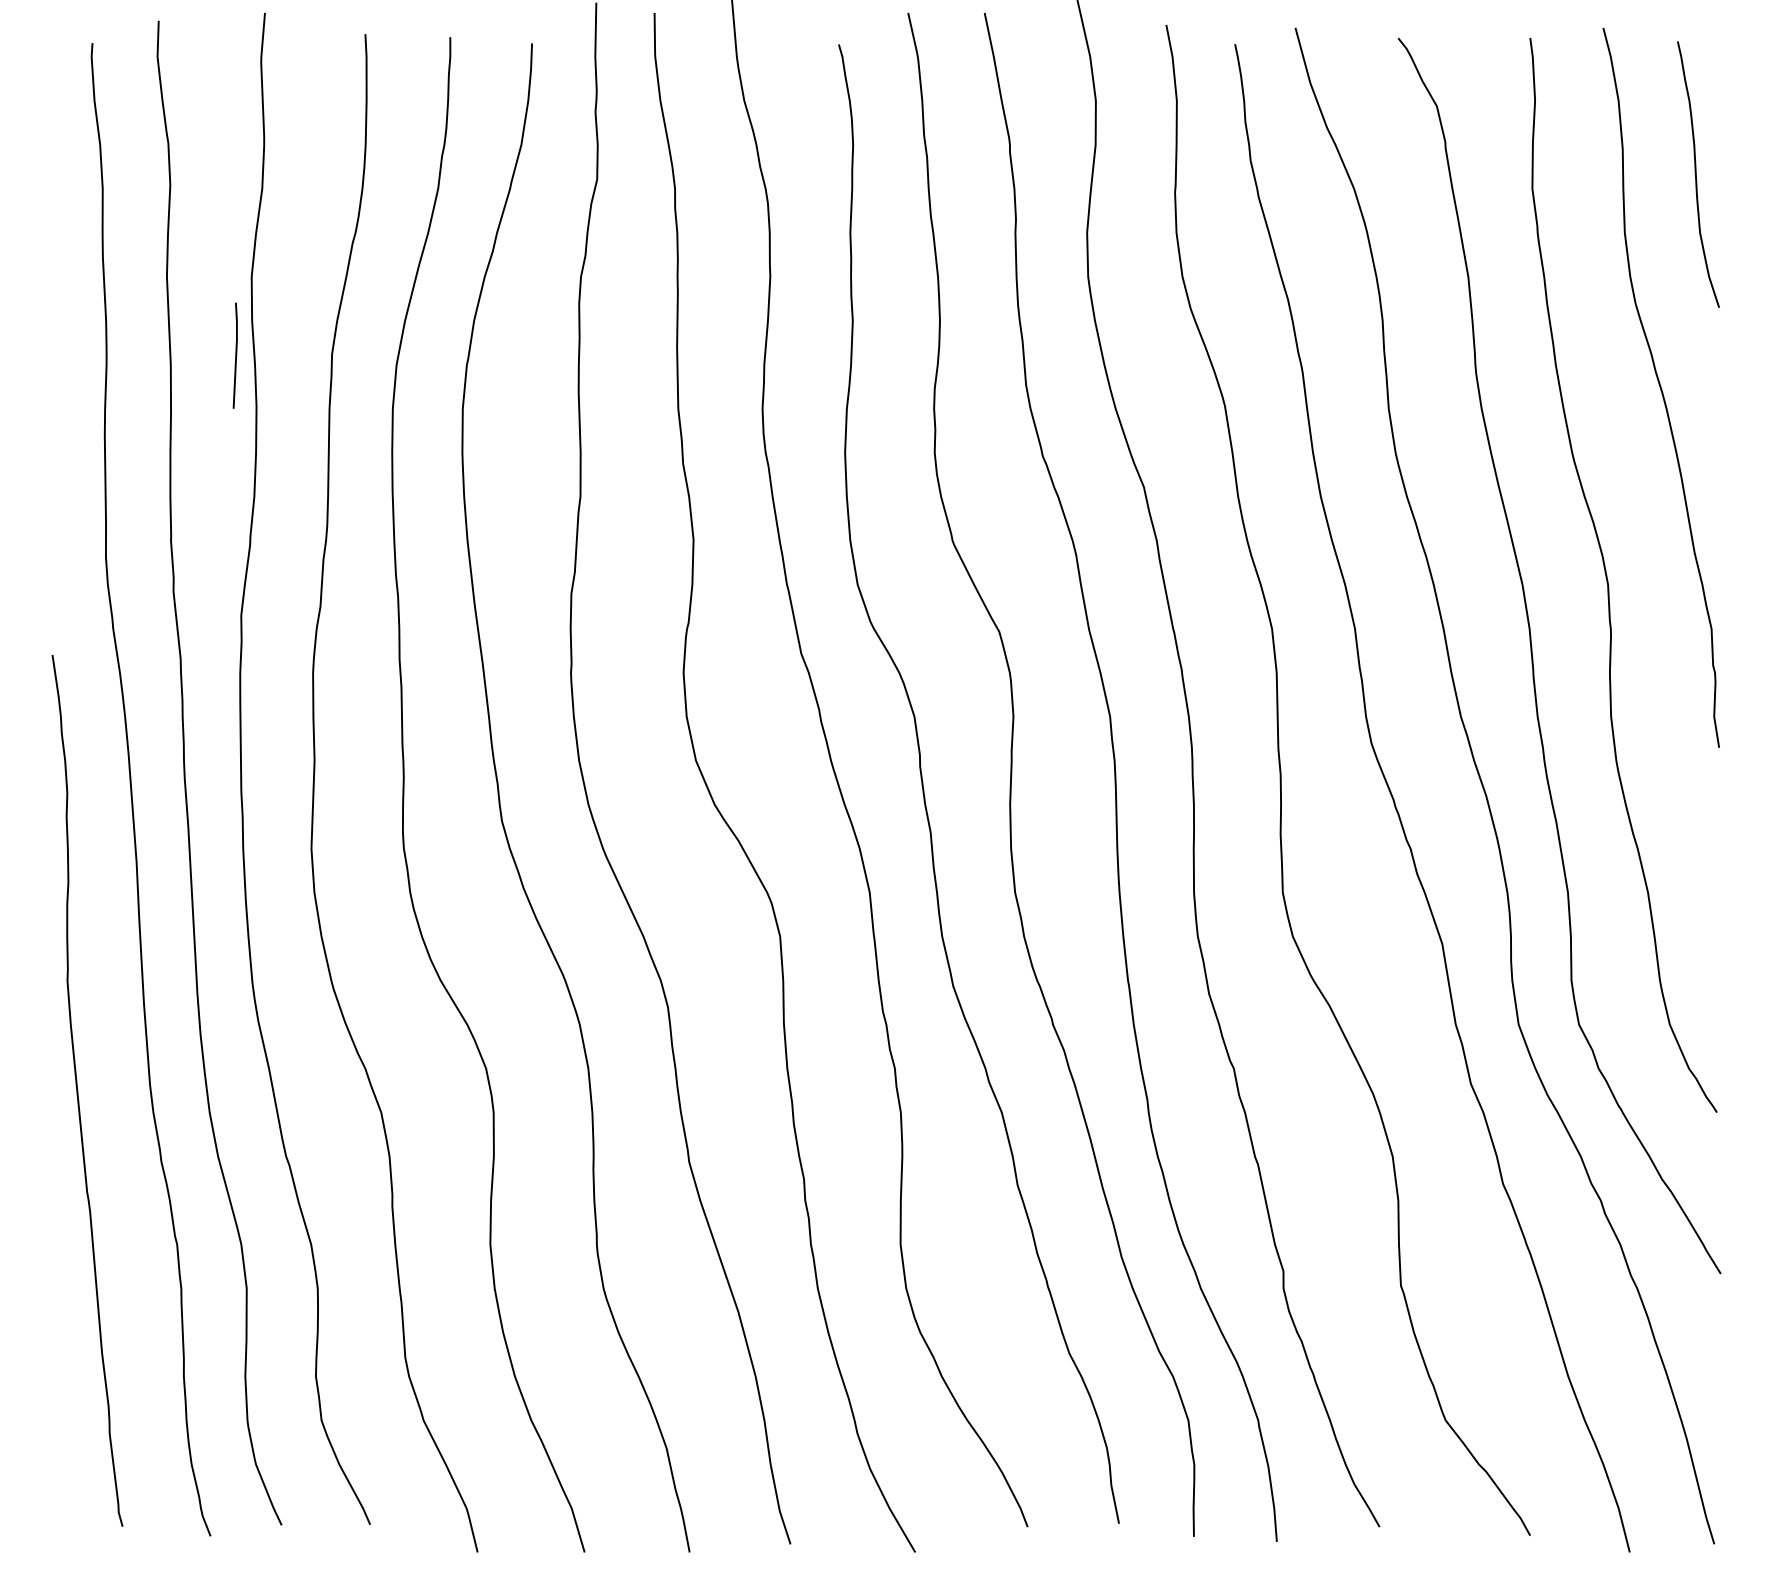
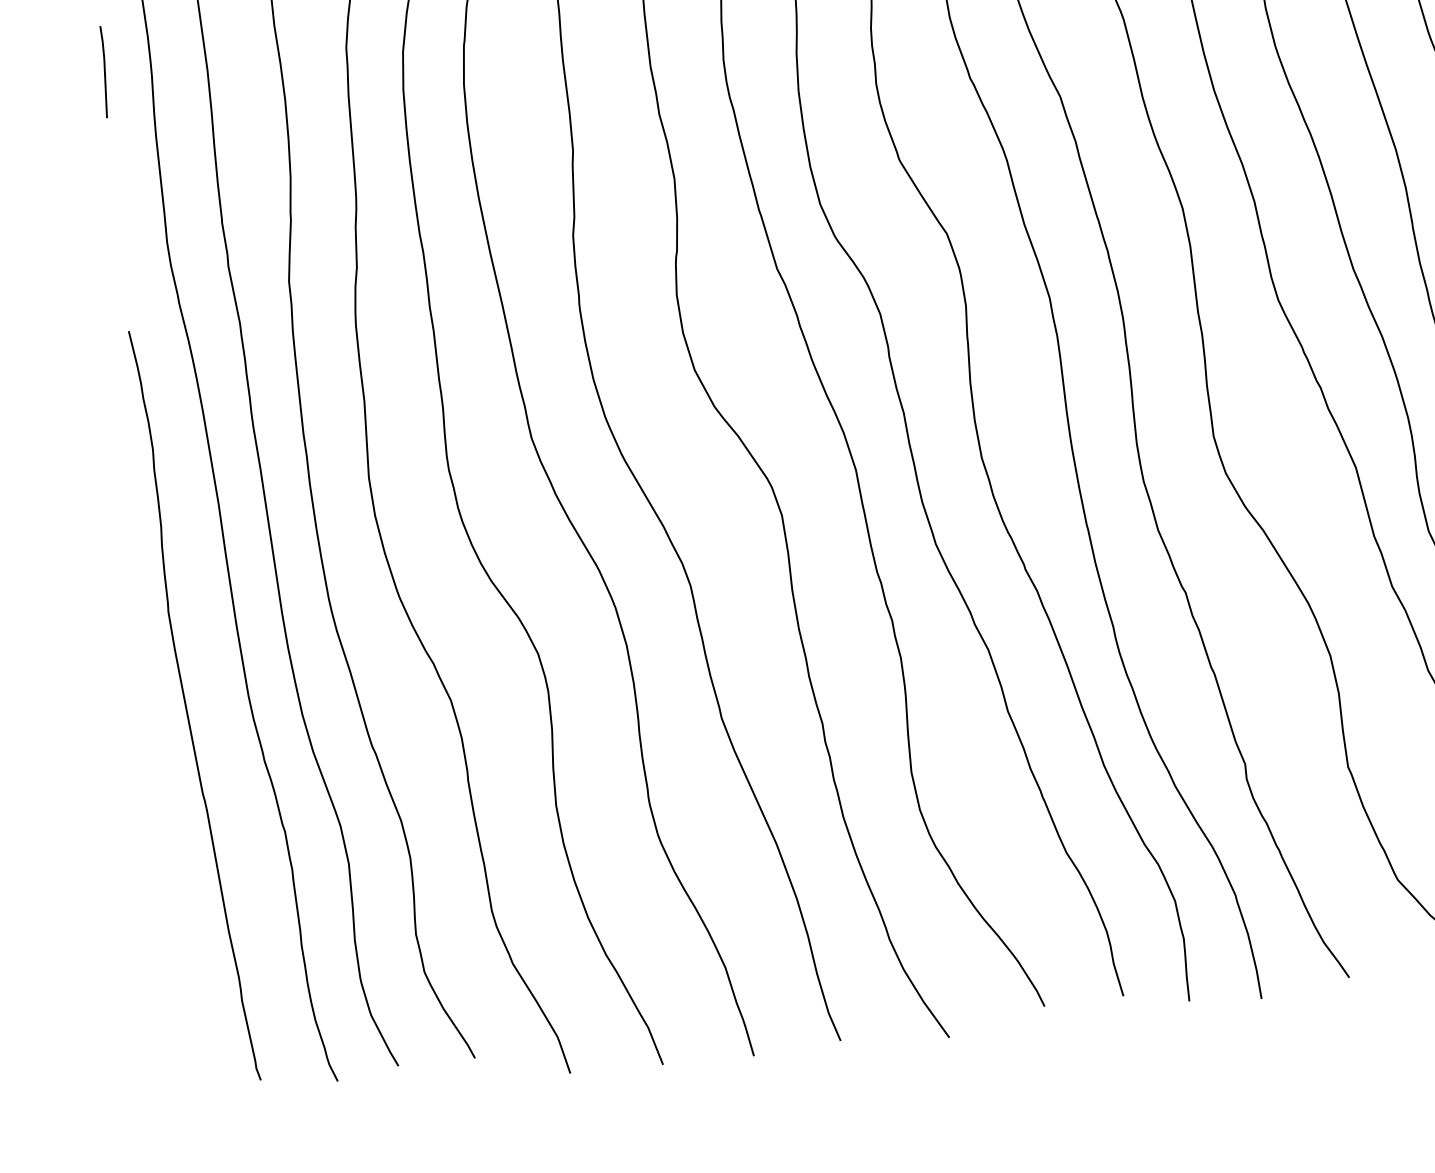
line: (235, 355) -> (104, 71), moved

